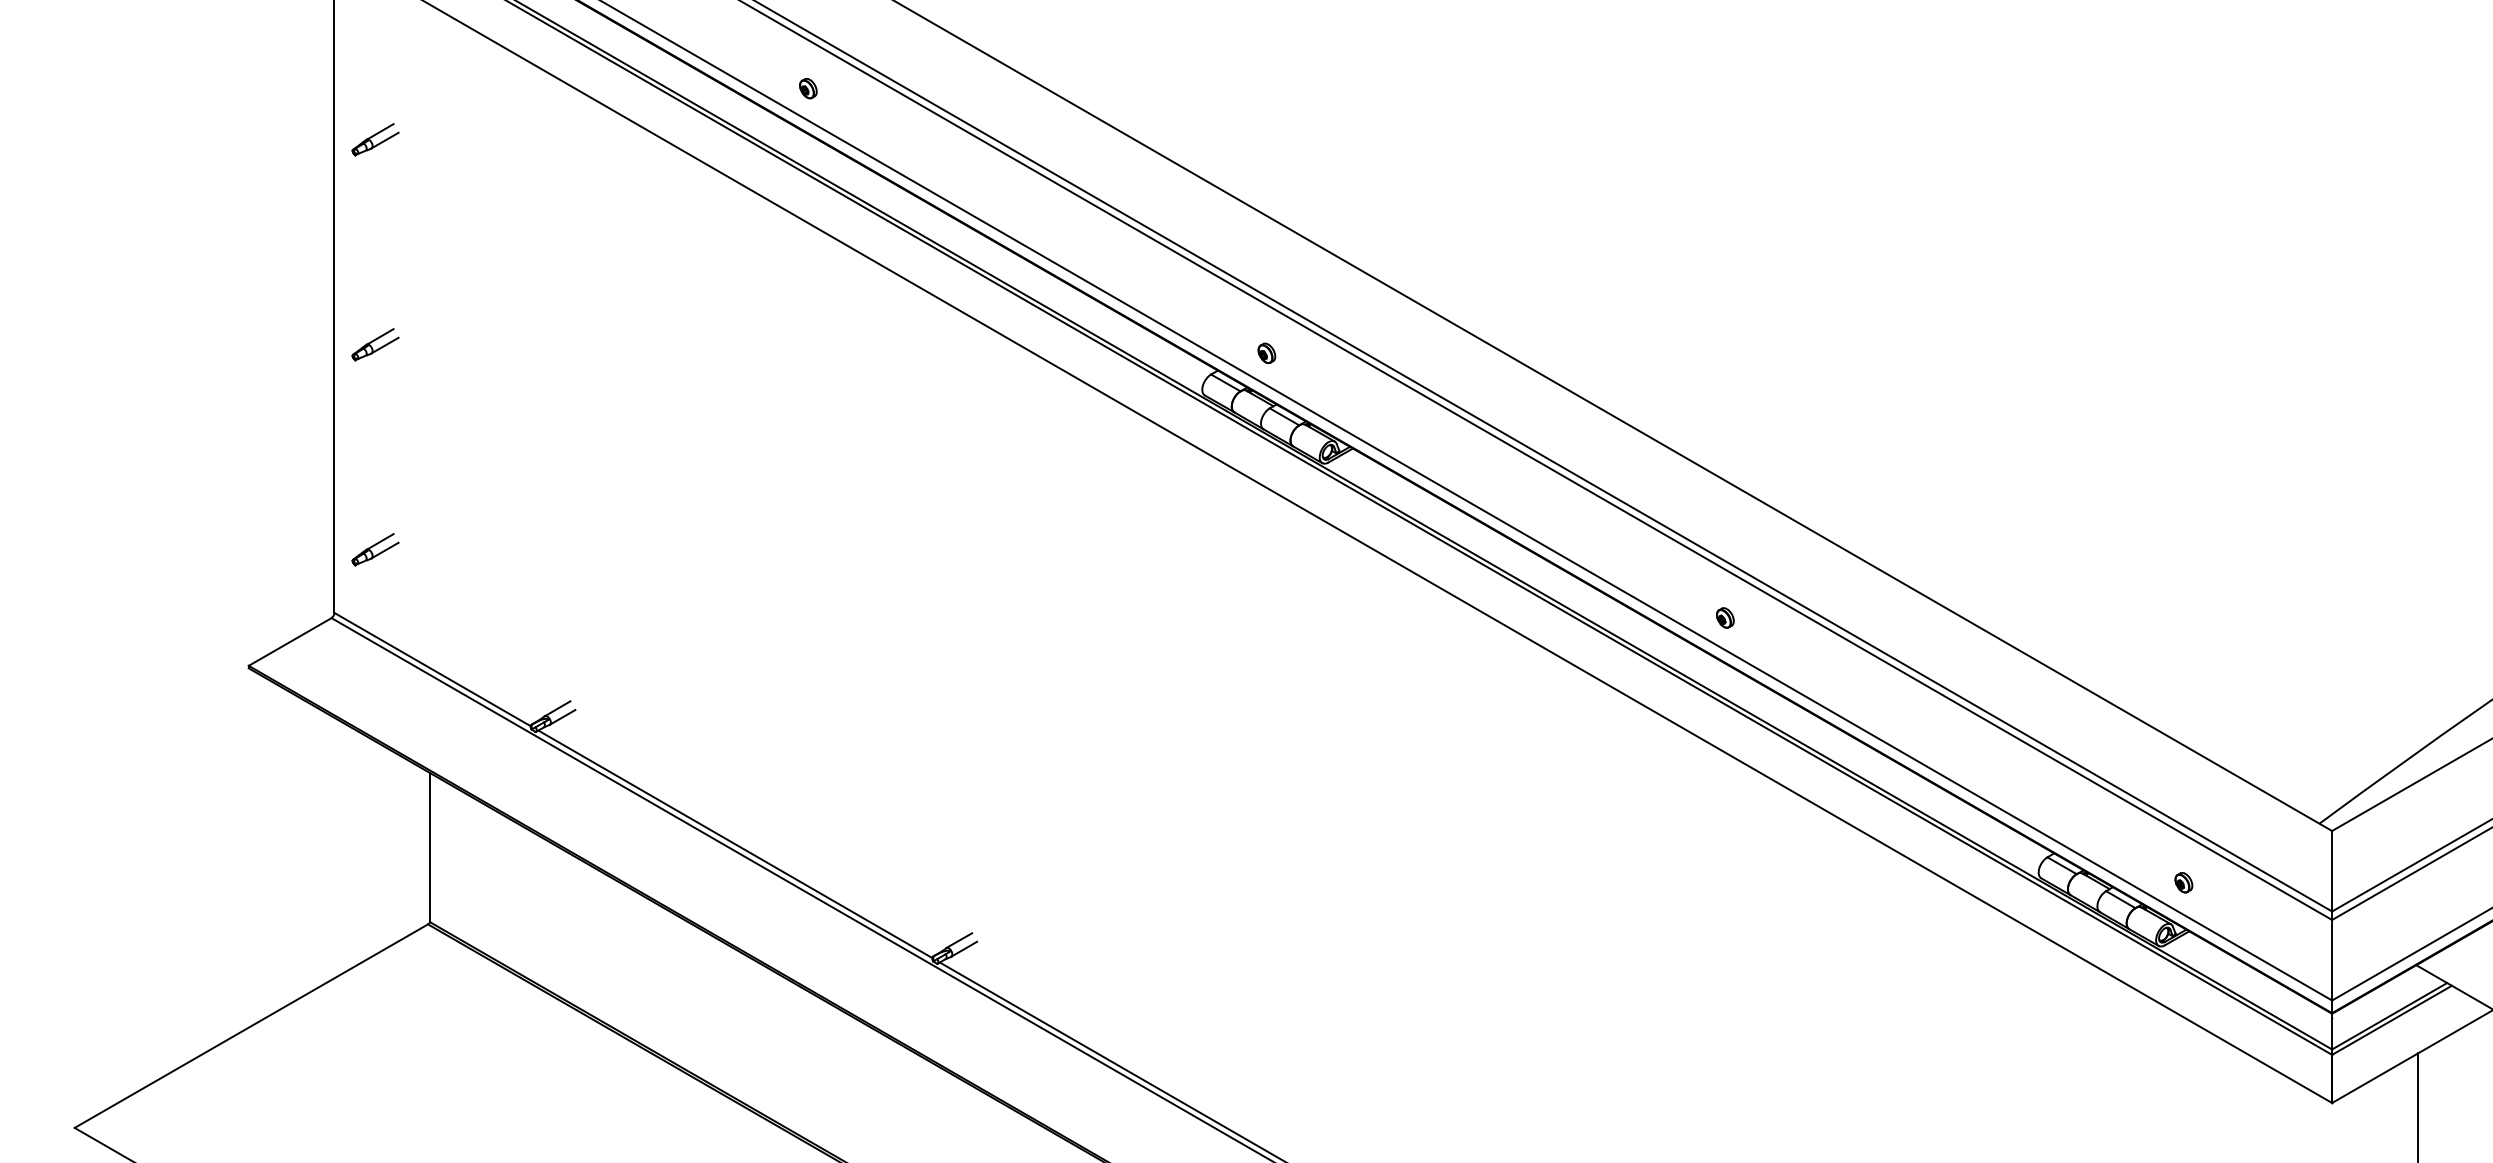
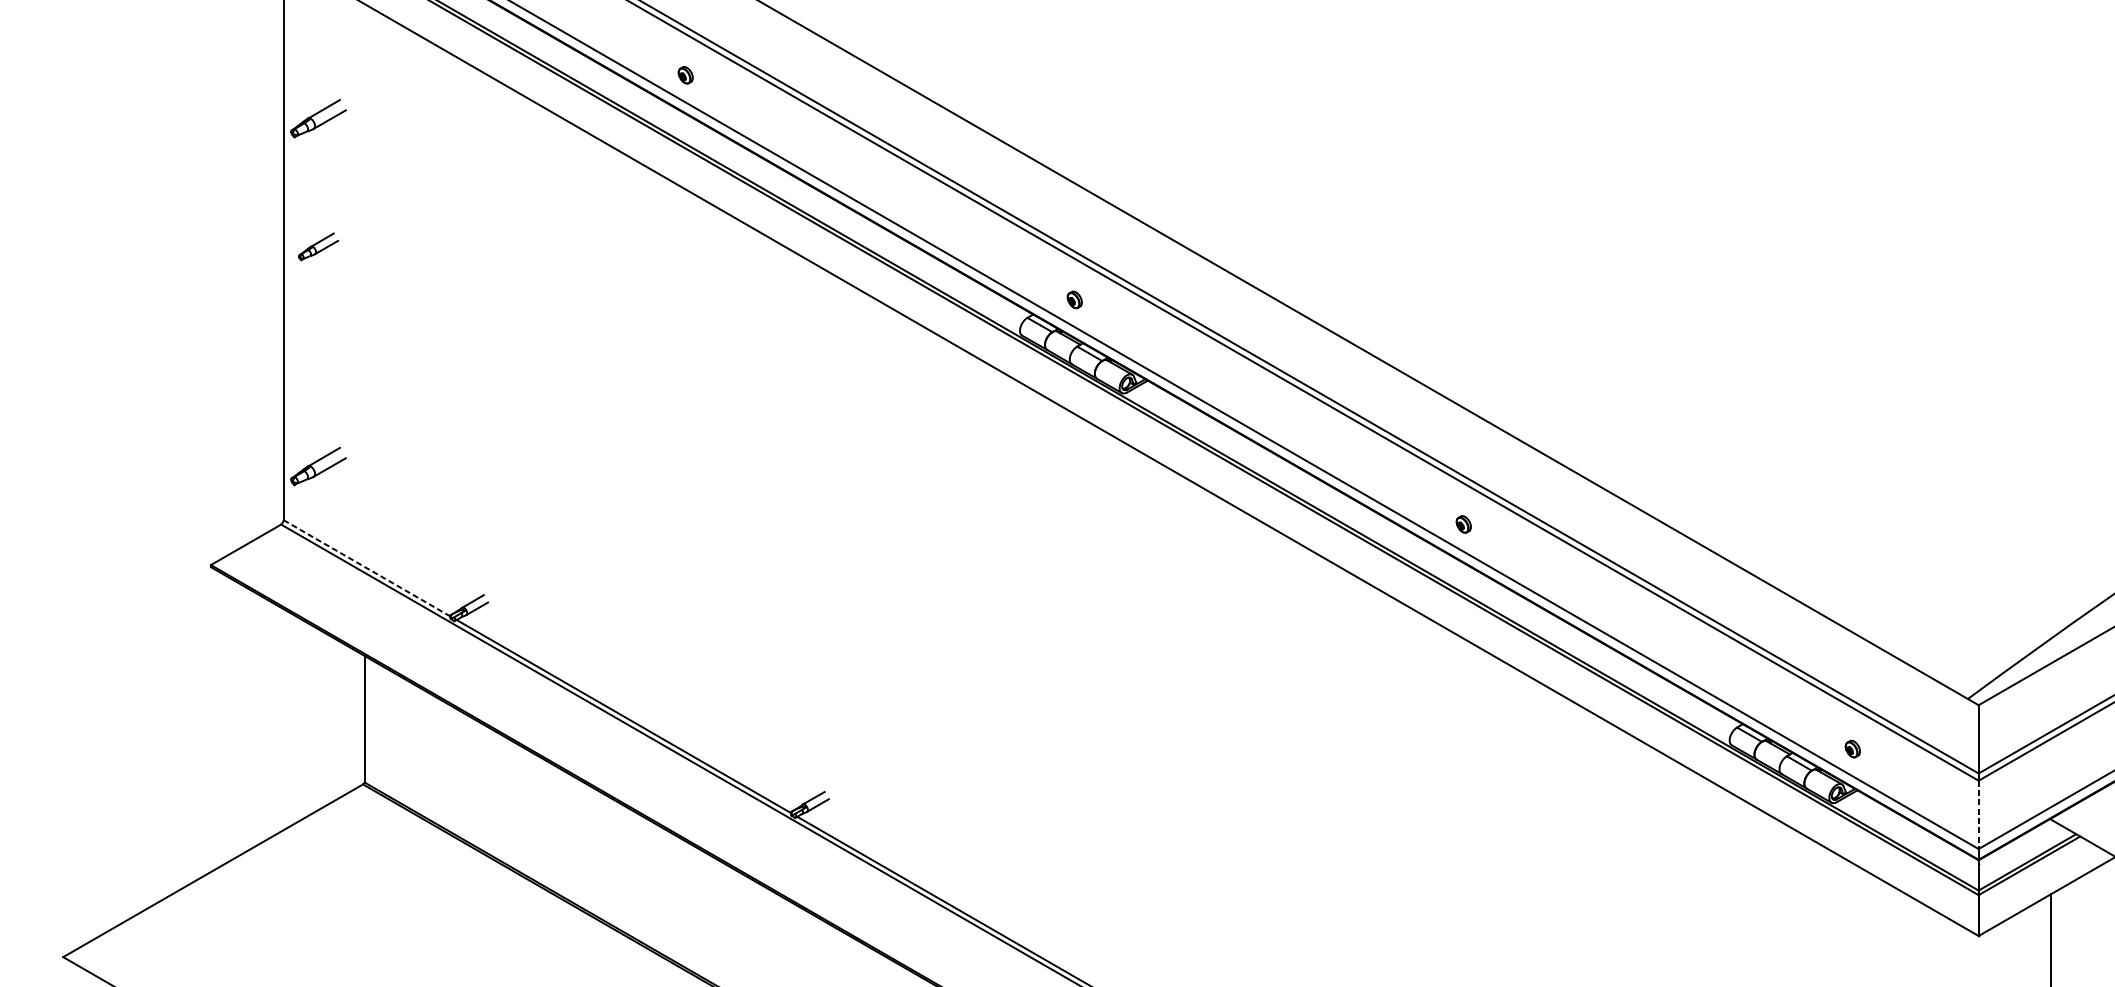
part: (375, 139) -> (318, 118), size x1.4
part: (375, 344) -> (318, 246), moved
part: (375, 549) -> (318, 466), size x1.4
line: (433, 669) -> (367, 568), solid -> dashed
line: (2332, 960) -> (1978, 815), solid -> dashed

